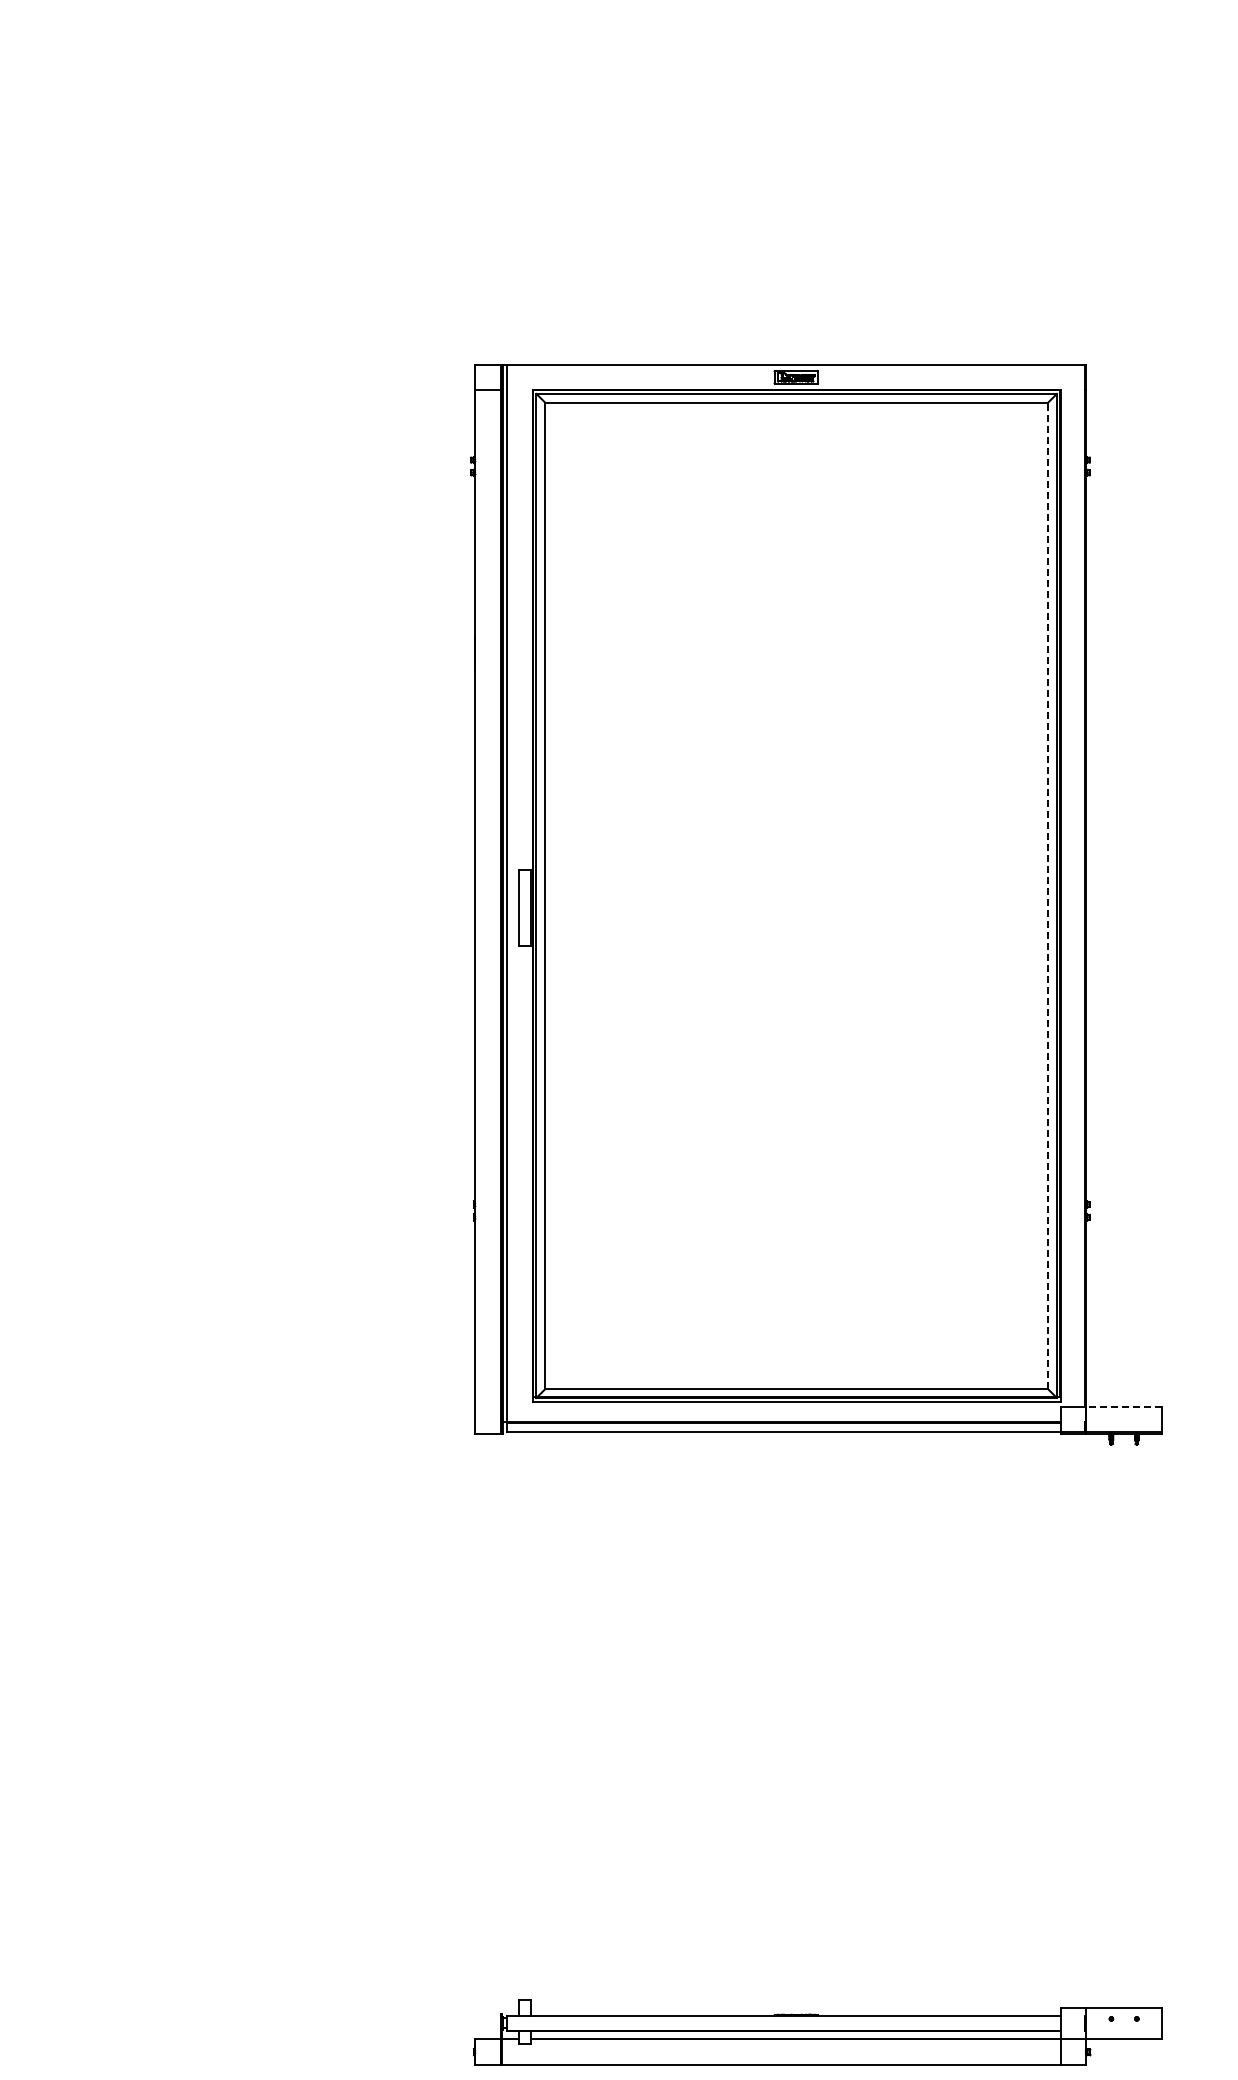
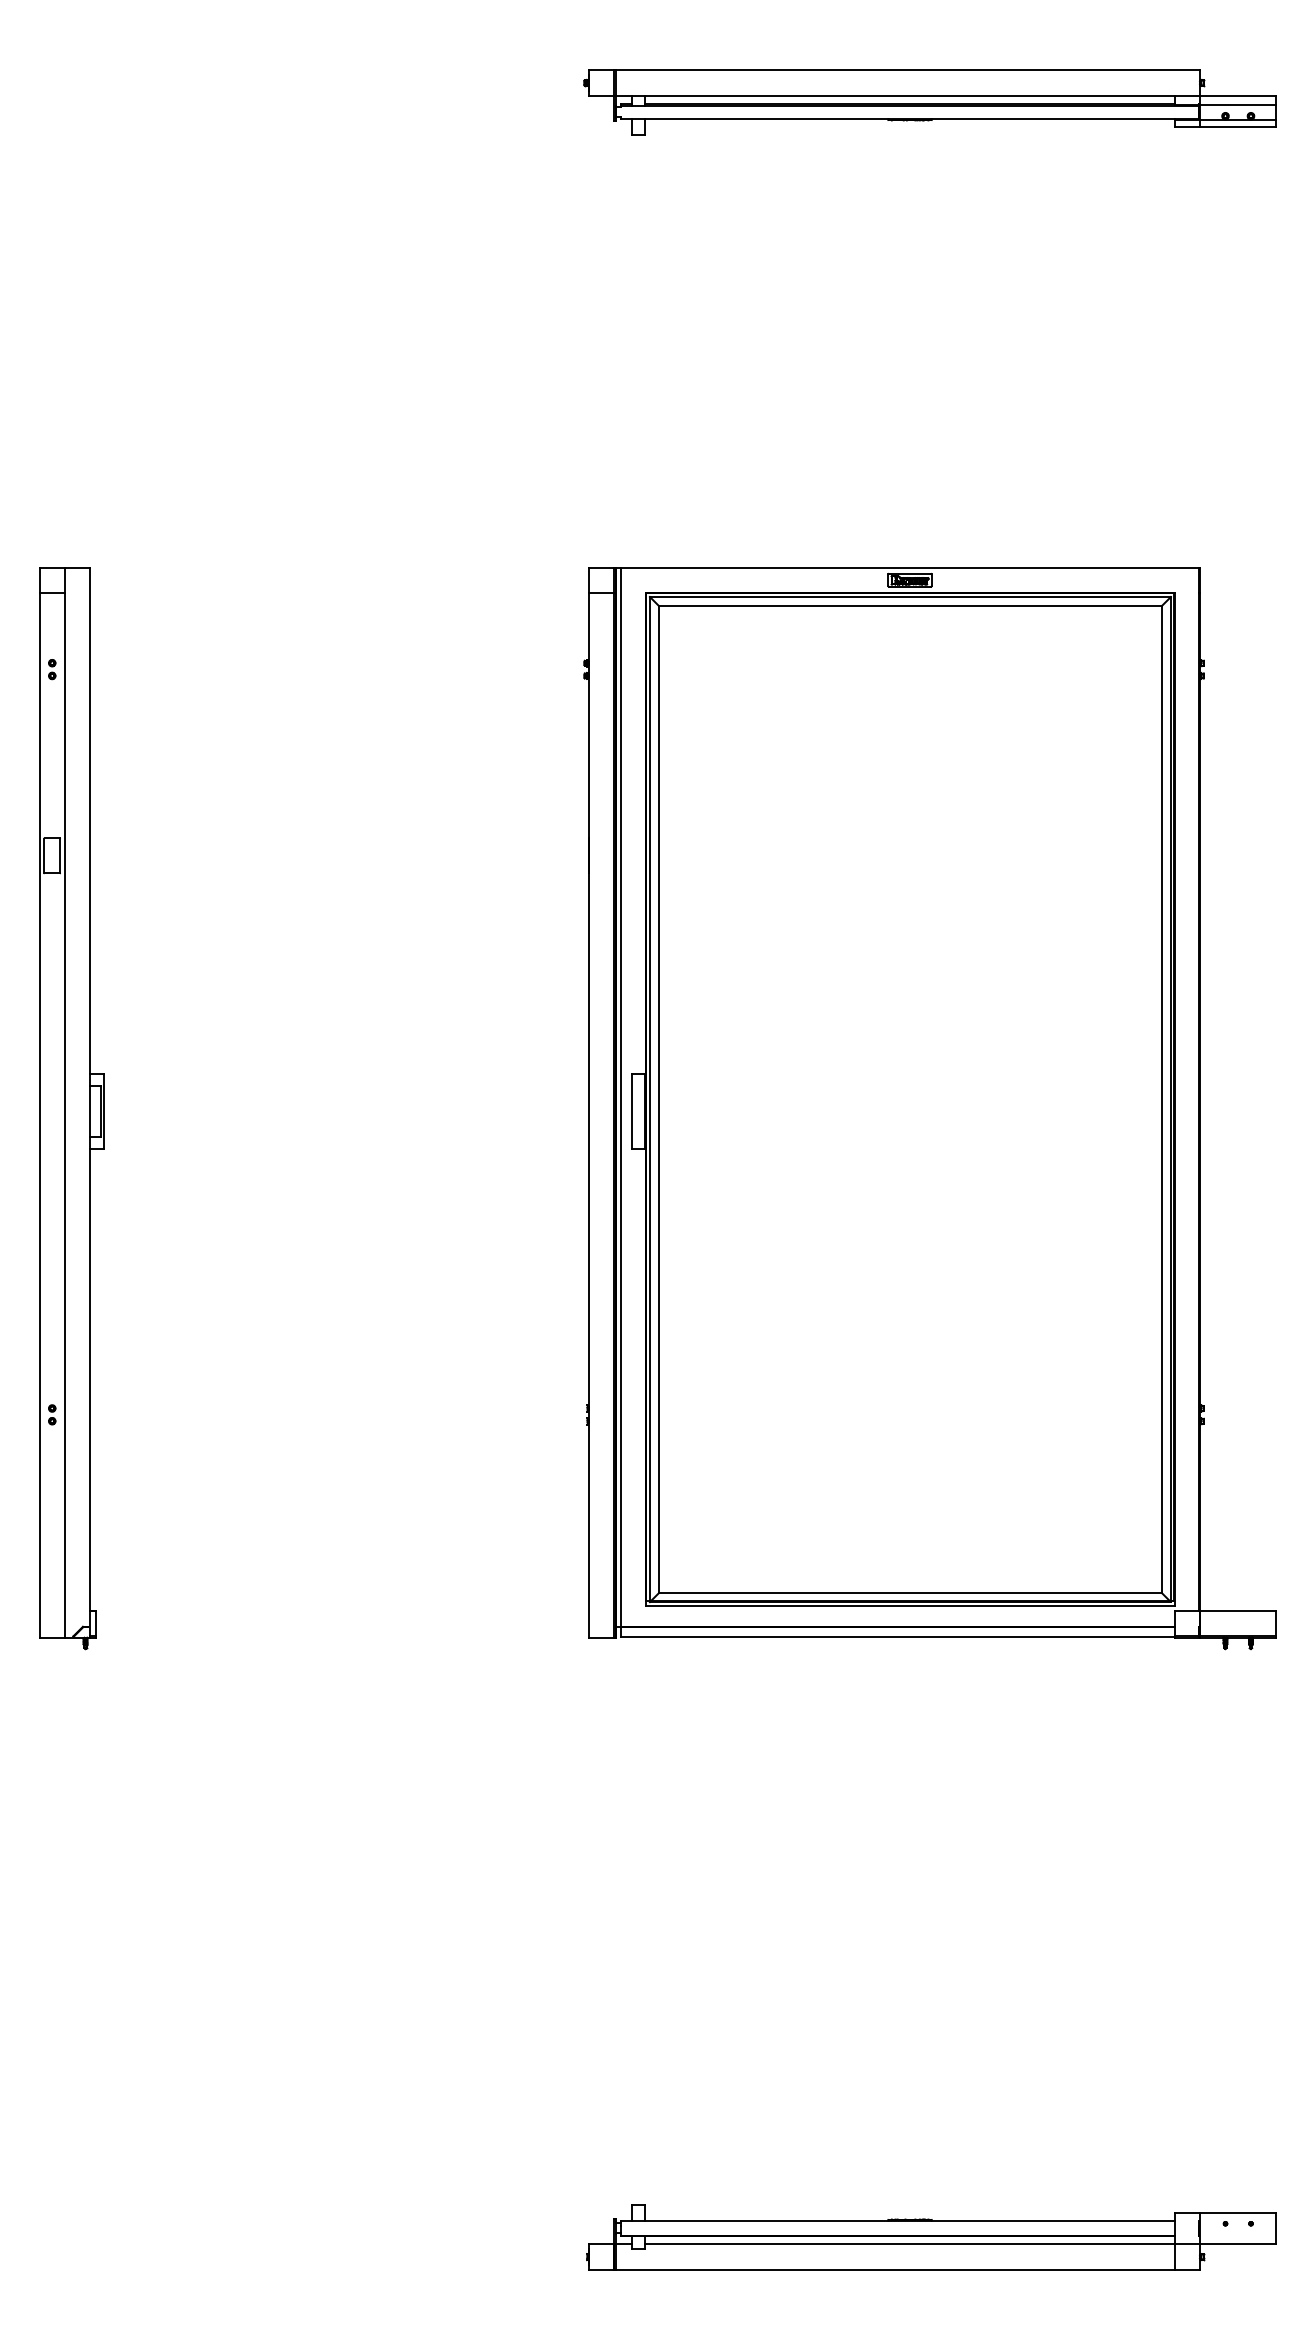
line: (1048, 895) -> (1162, 1099), dashed -> solid
line: (1123, 1406) -> (1237, 1610), dashed -> solid

